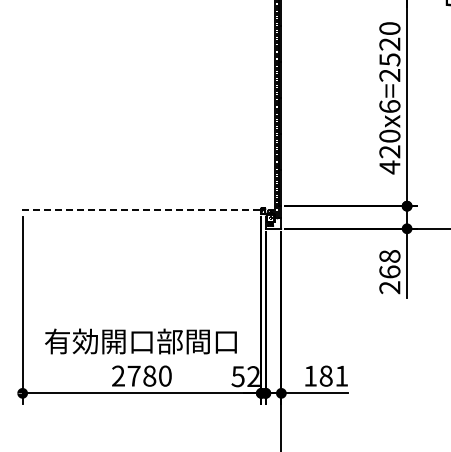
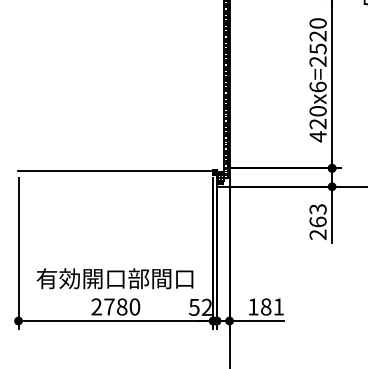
line: (142, 210) -> (116, 171), dashed -> solid
text: (389, 256) -> (317, 209), 268 -> 263

